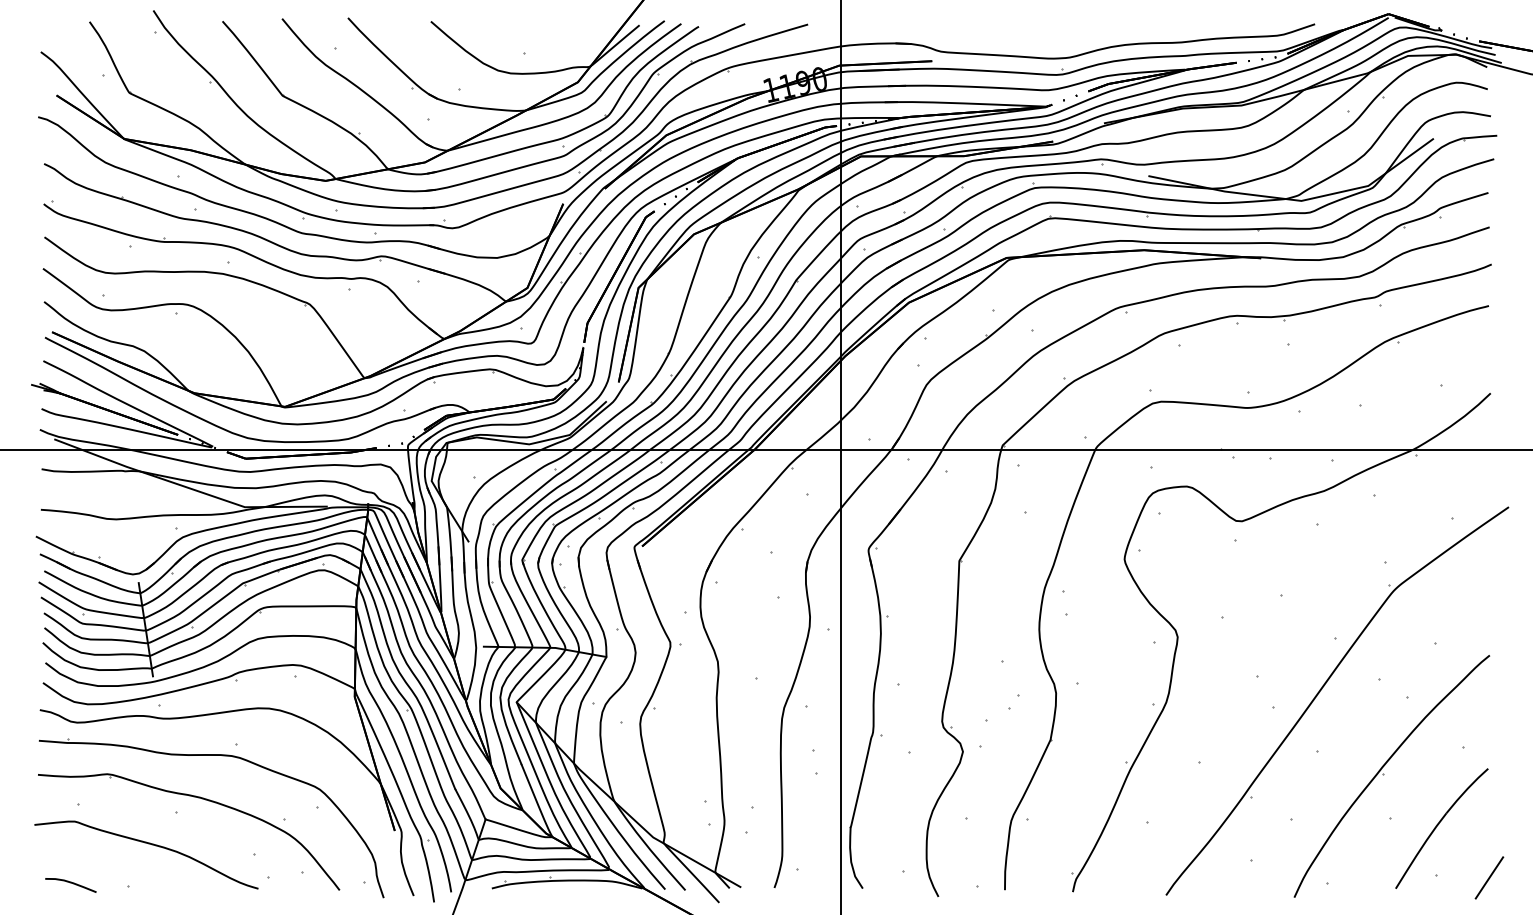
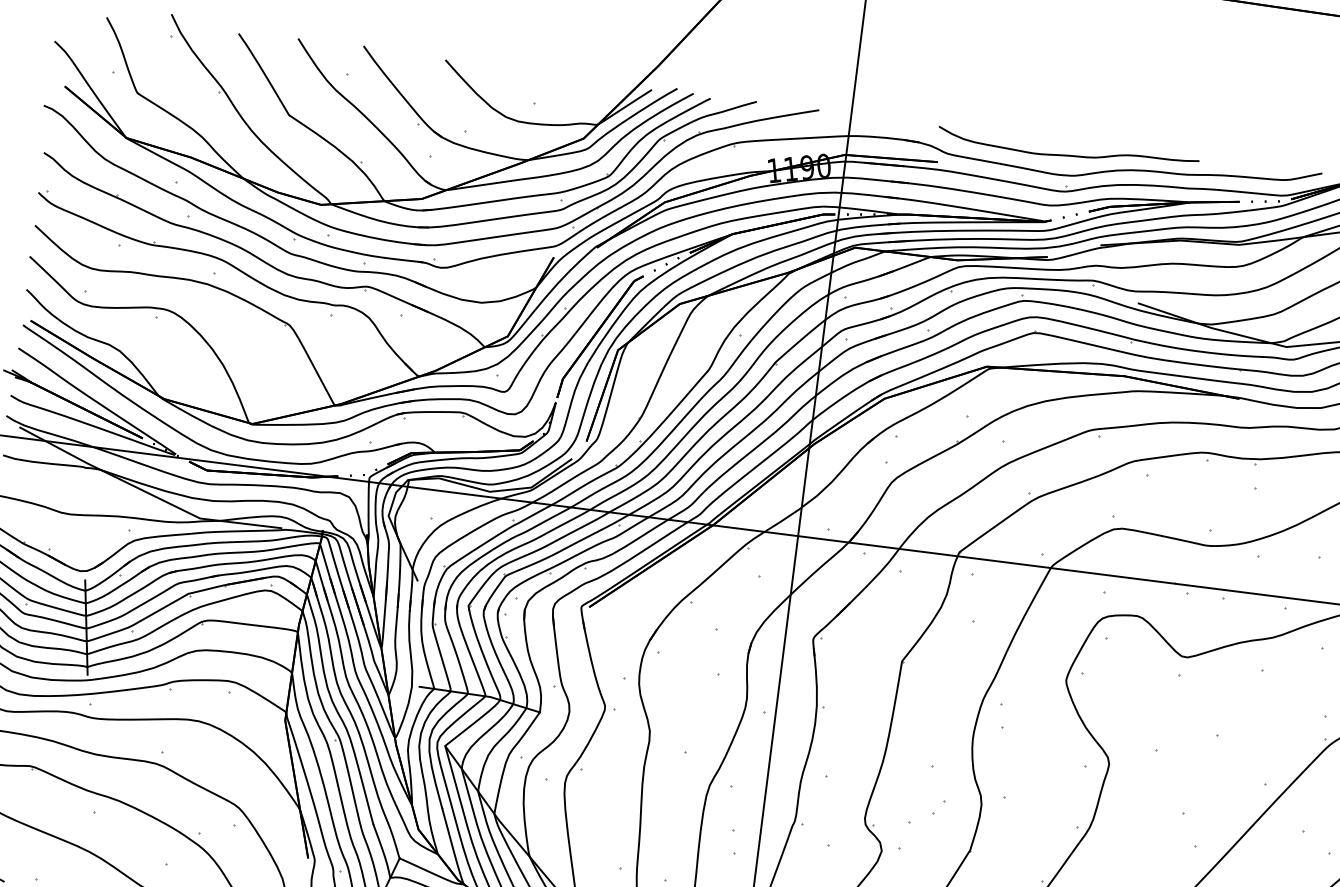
curve: (1059, 37) -> (1067, 154), added

